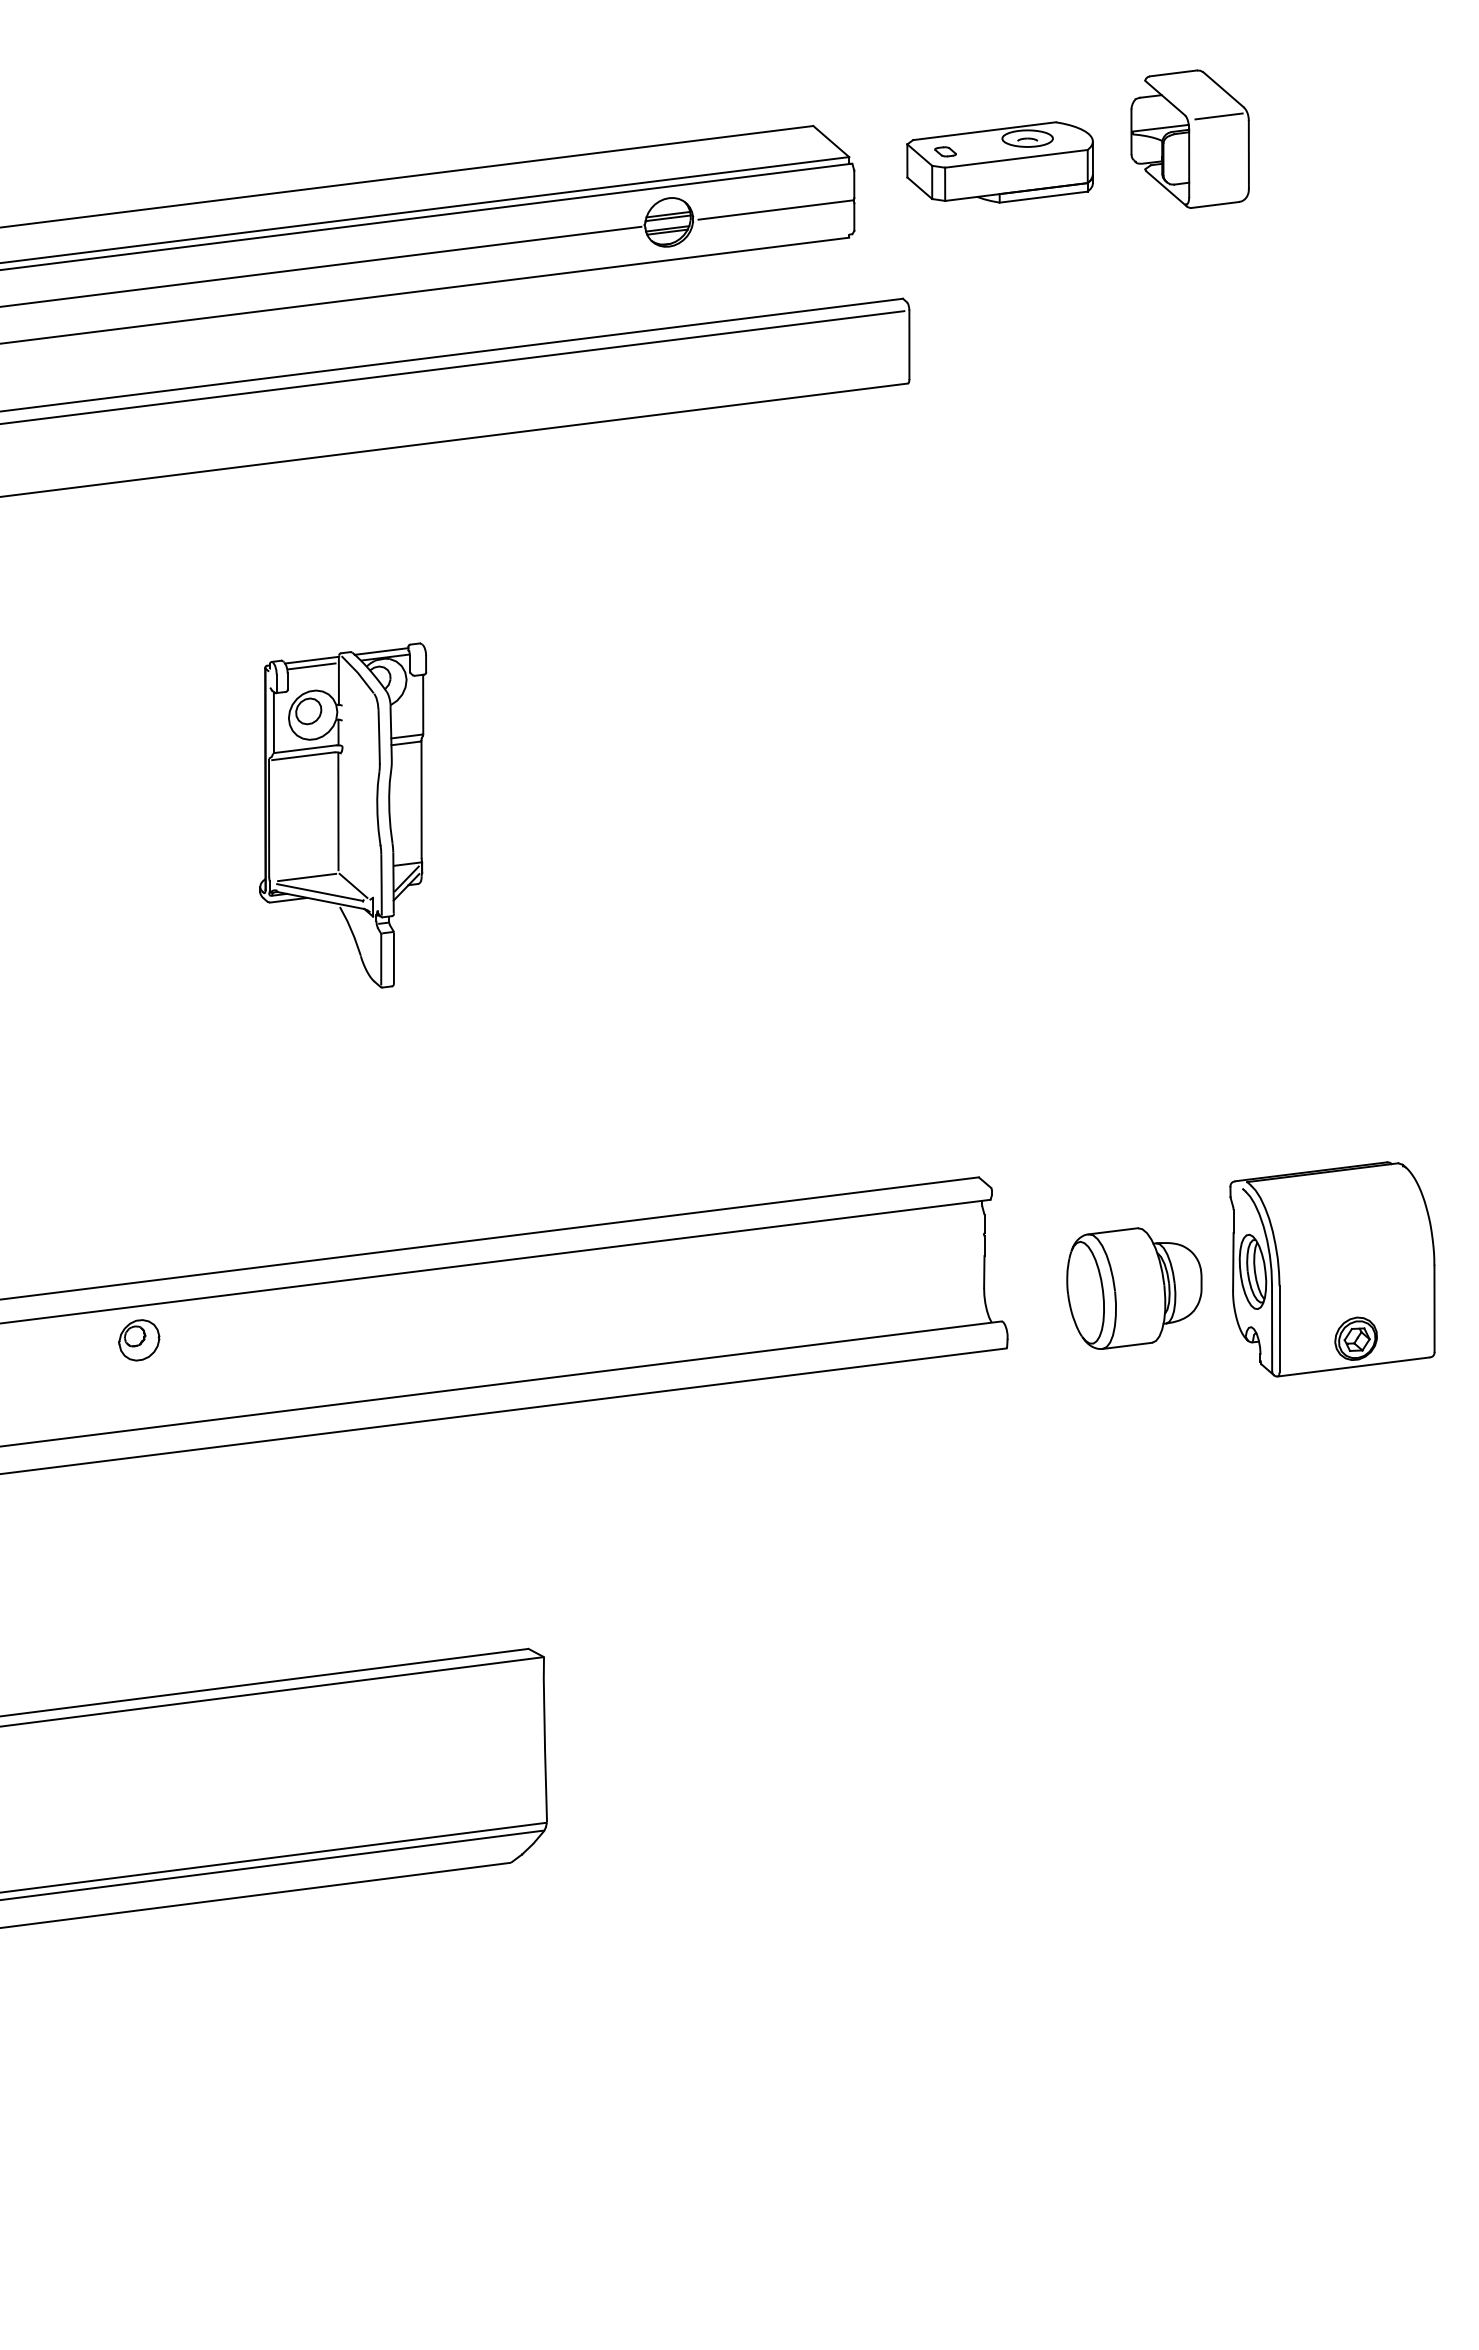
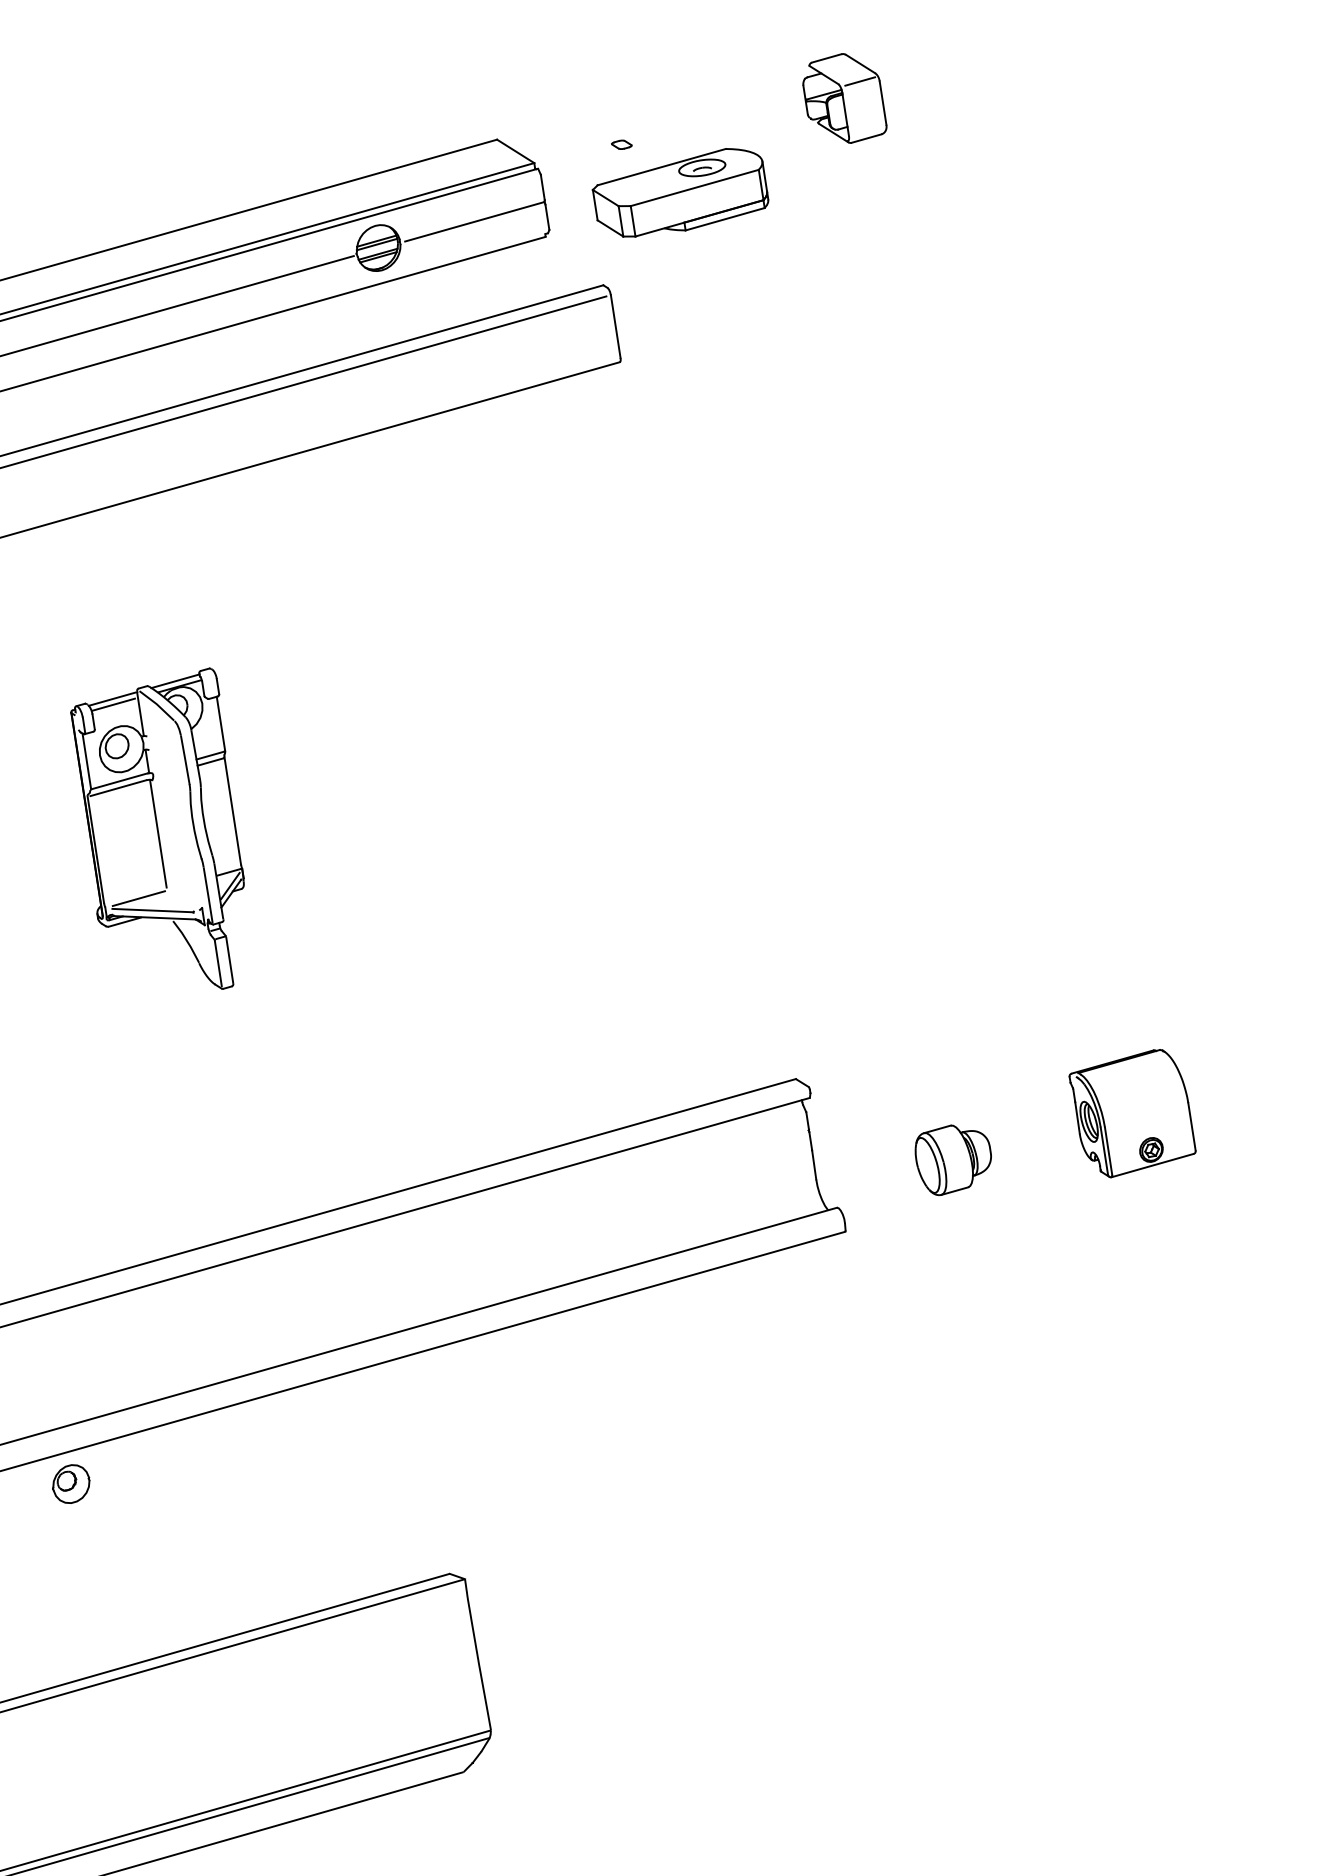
part: (1189, 138) -> (843, 98), size x0.7
part: (999, 162) -> (679, 193), moved
line: (353, 885) -> (182, 899), removed
part: (1332, 1269) -> (1132, 1113), size x0.6
part: (1134, 1288) -> (954, 1158), size x0.6
part: (139, 1340) -> (71, 1484), moved

